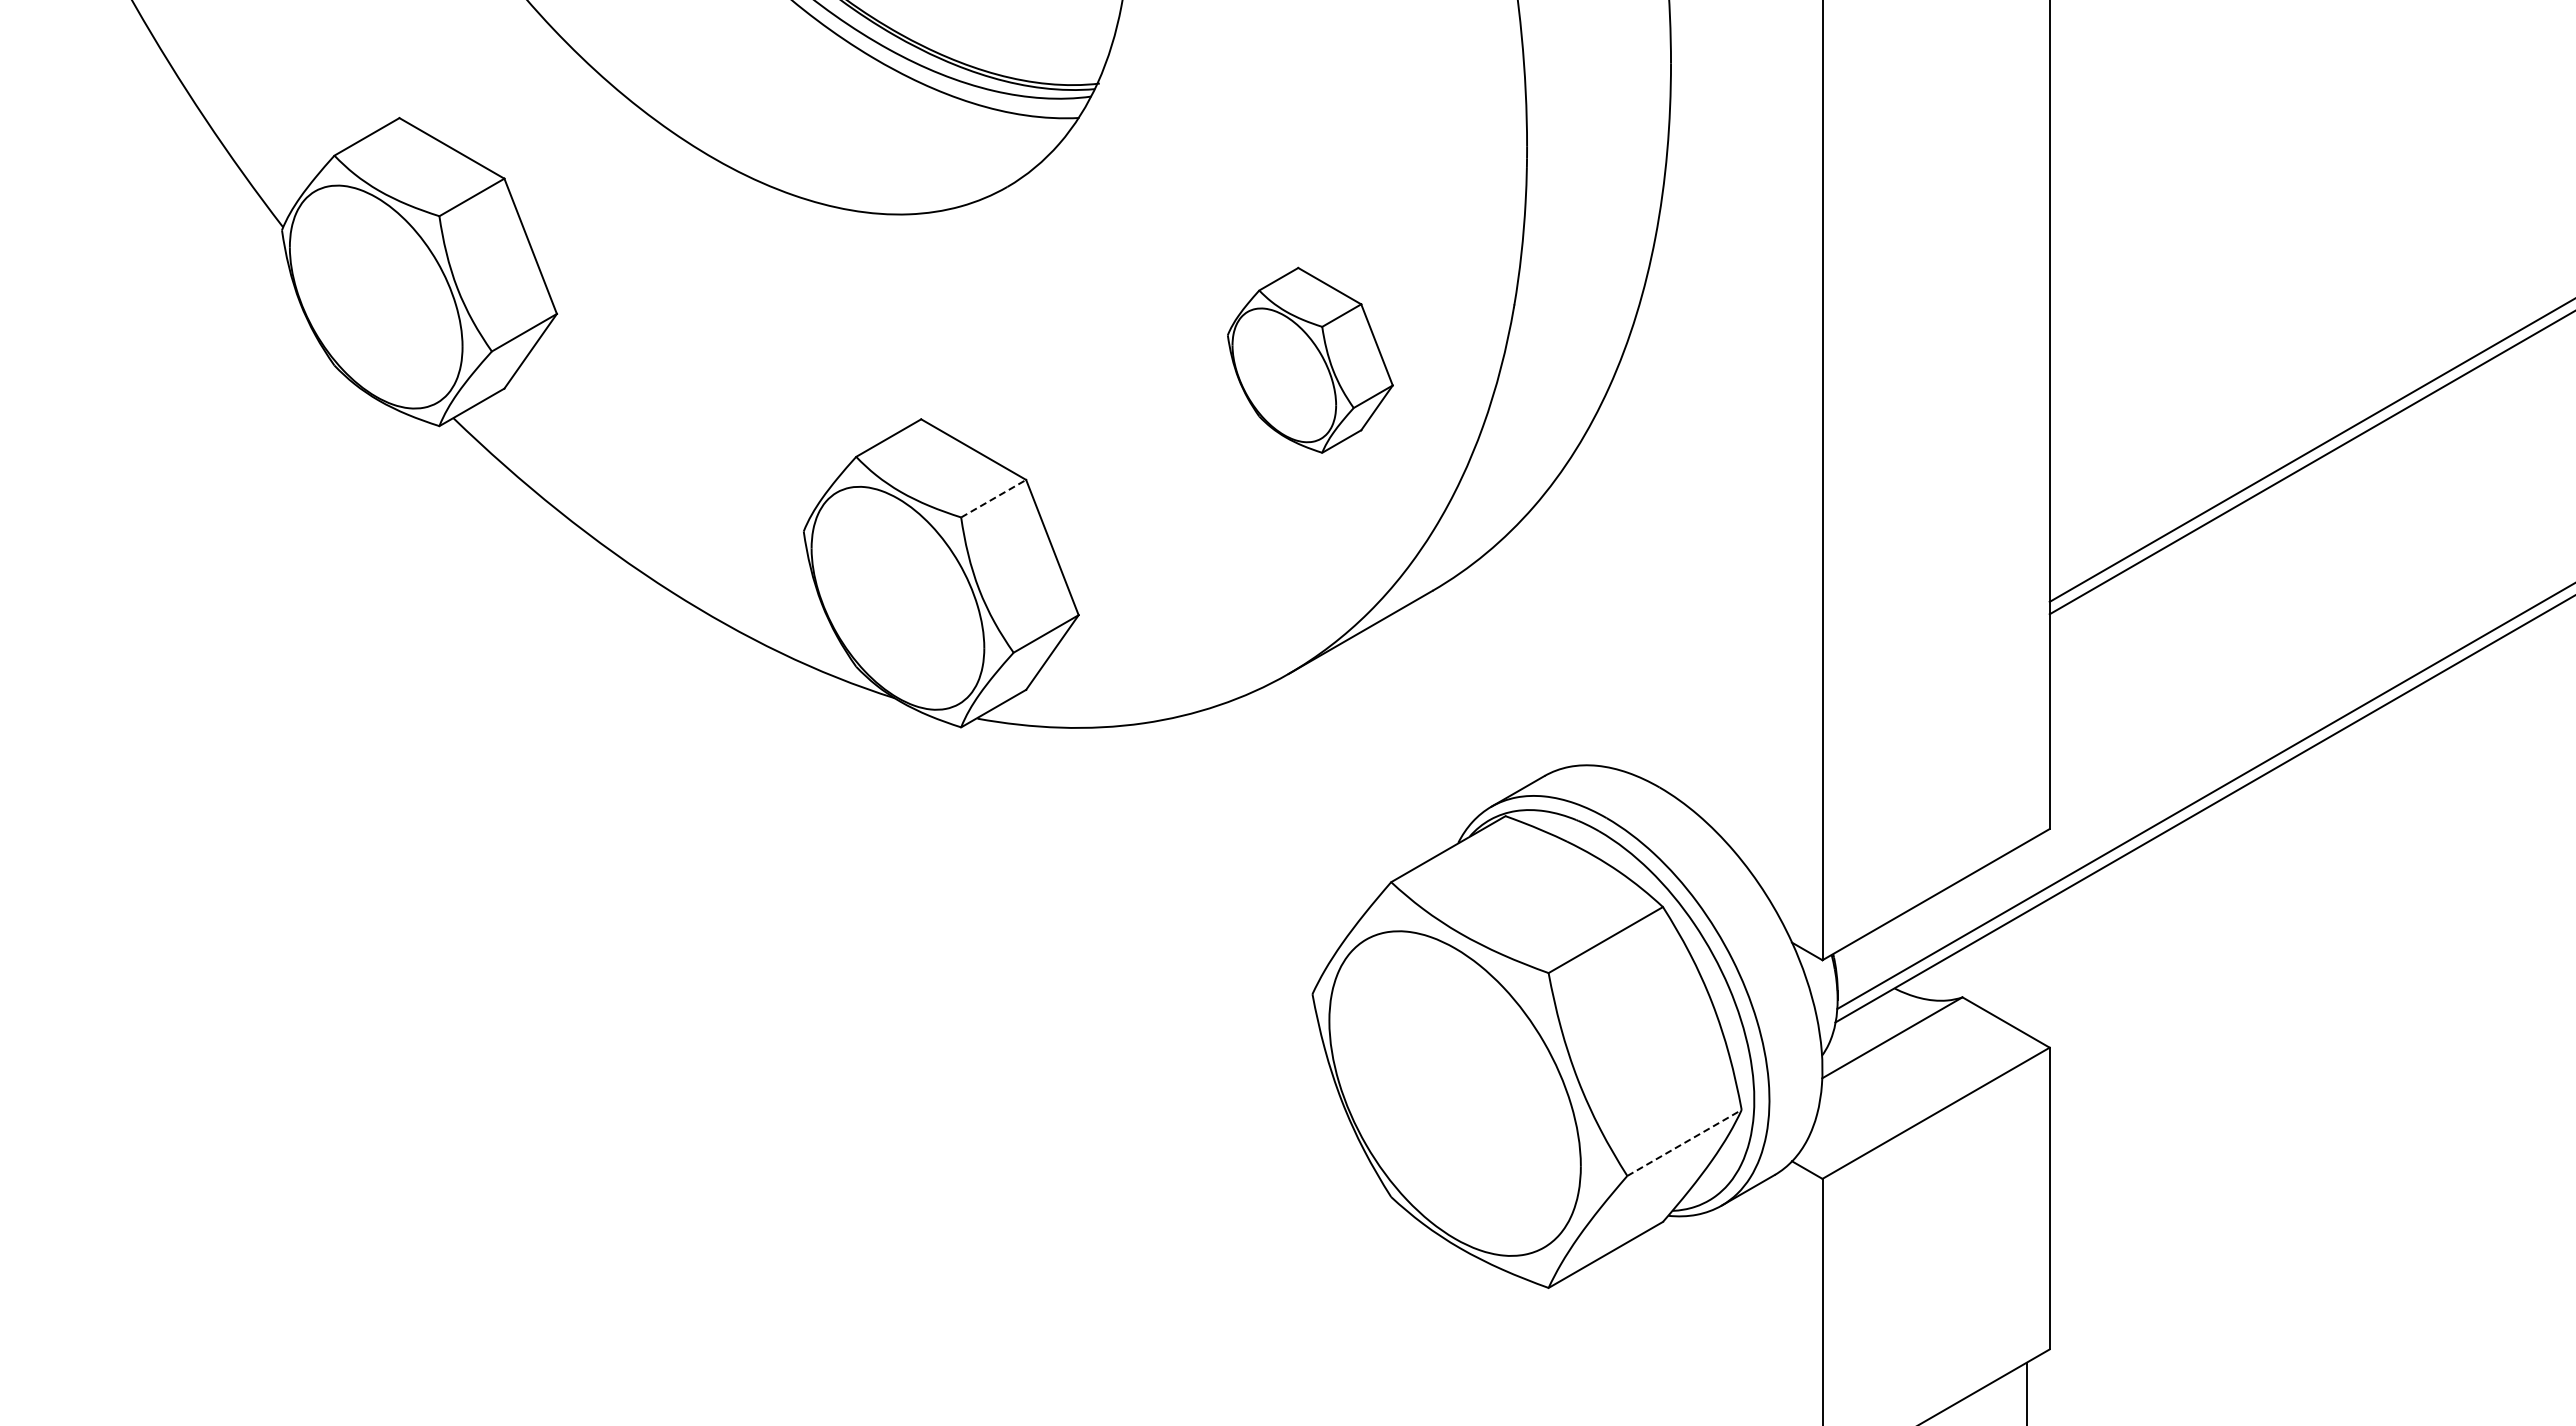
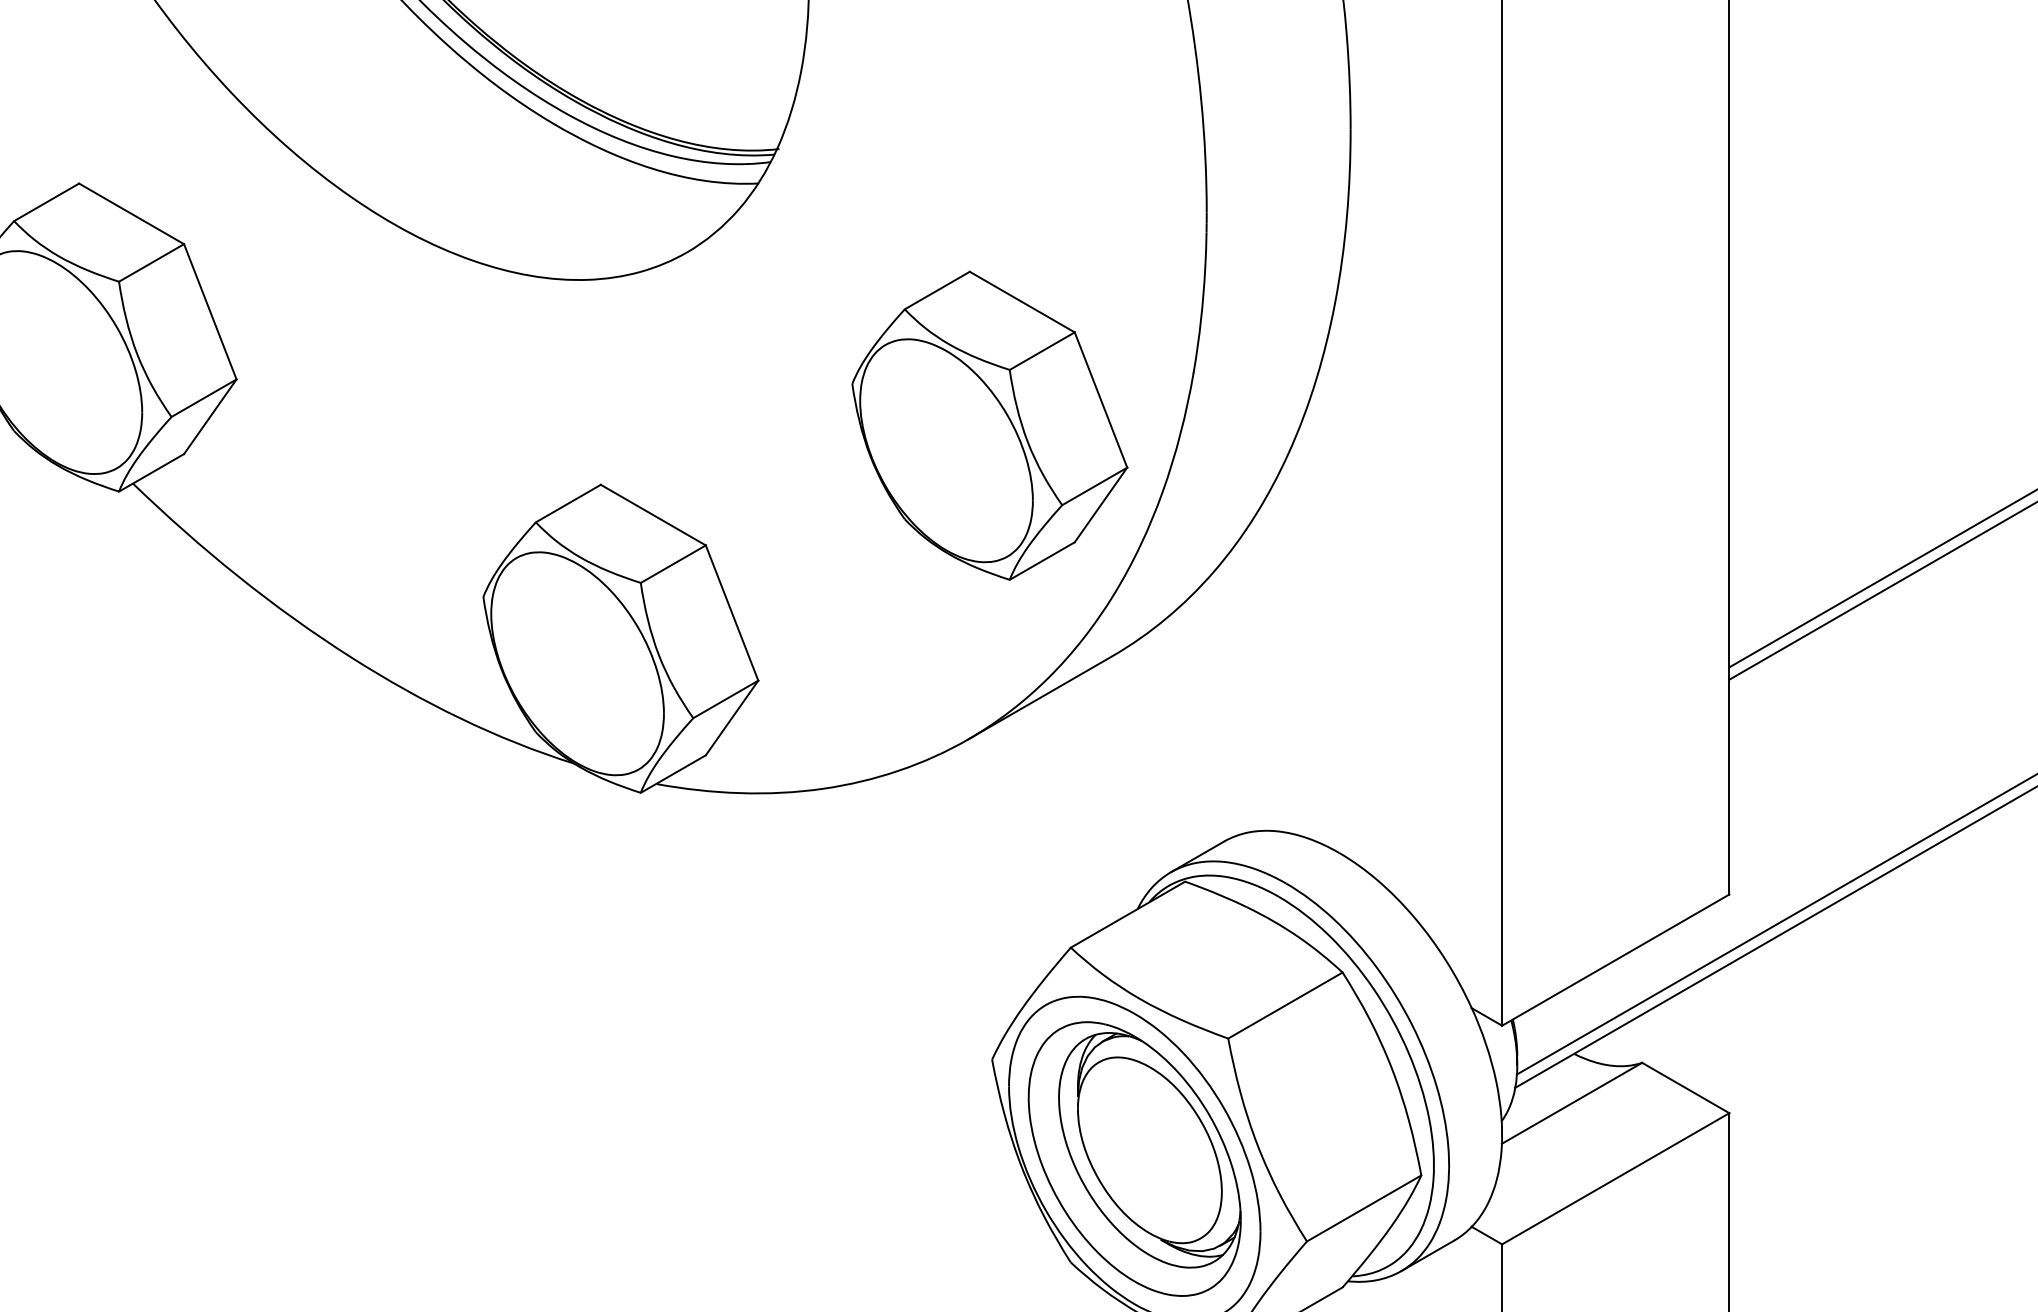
part: (1310, 360) -> (990, 425), size x1.67
line: (993, 498) -> (673, 563), dashed -> solid
part: (1455, 1093) -> (1135, 1158), added
line: (1684, 1142) -> (1364, 1207), dashed -> solid

